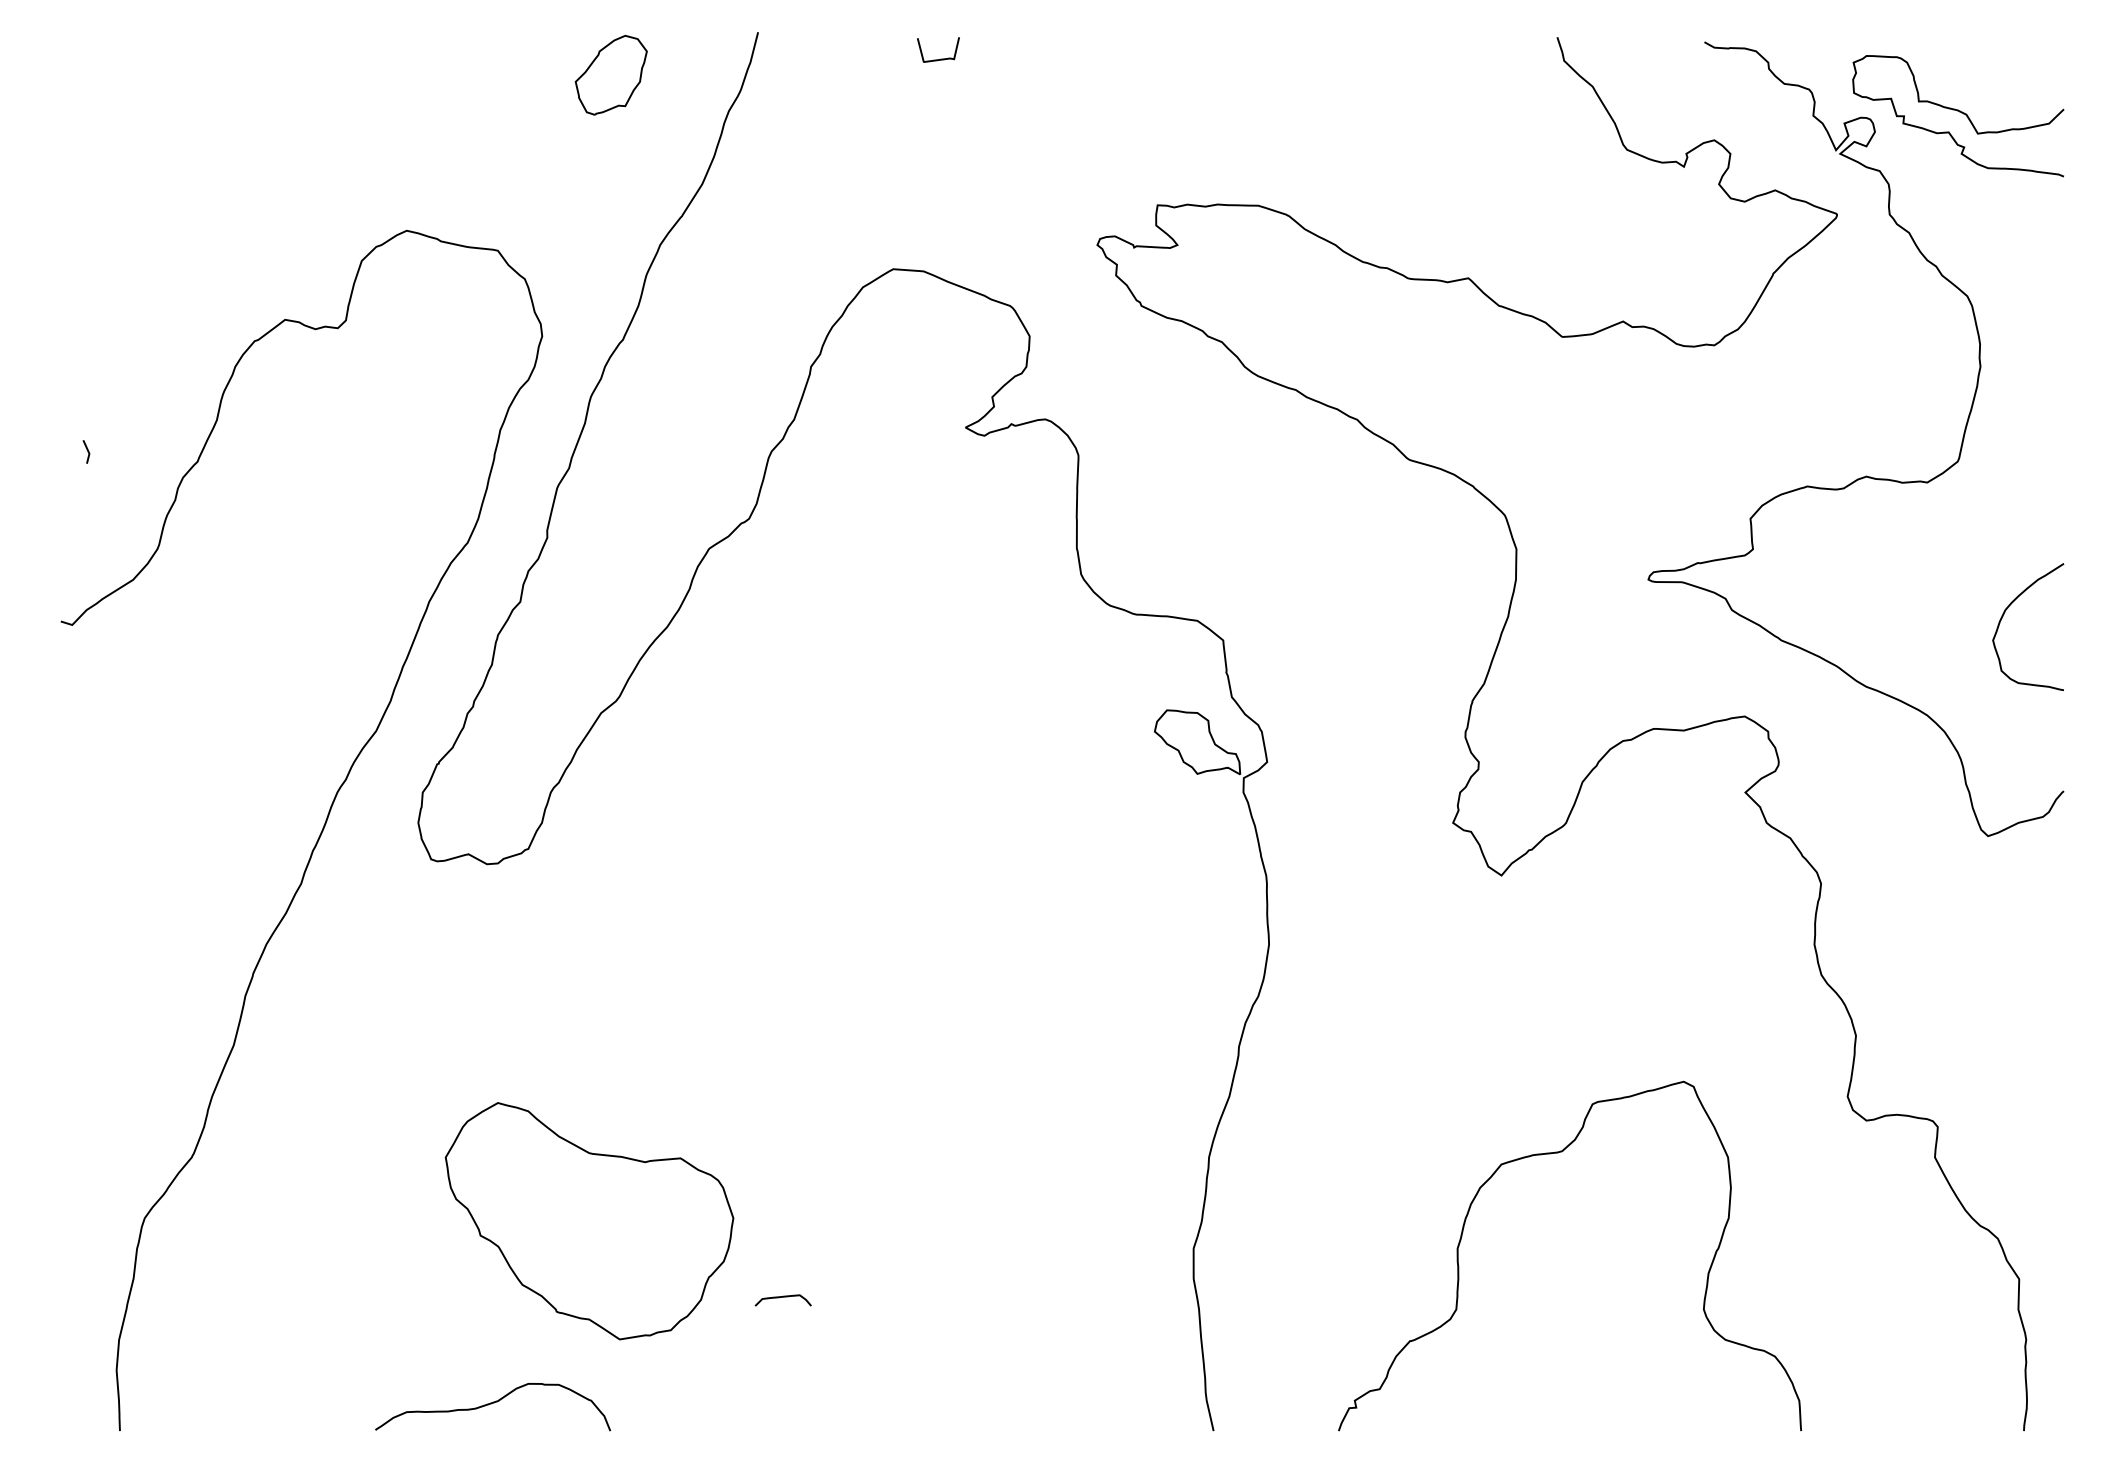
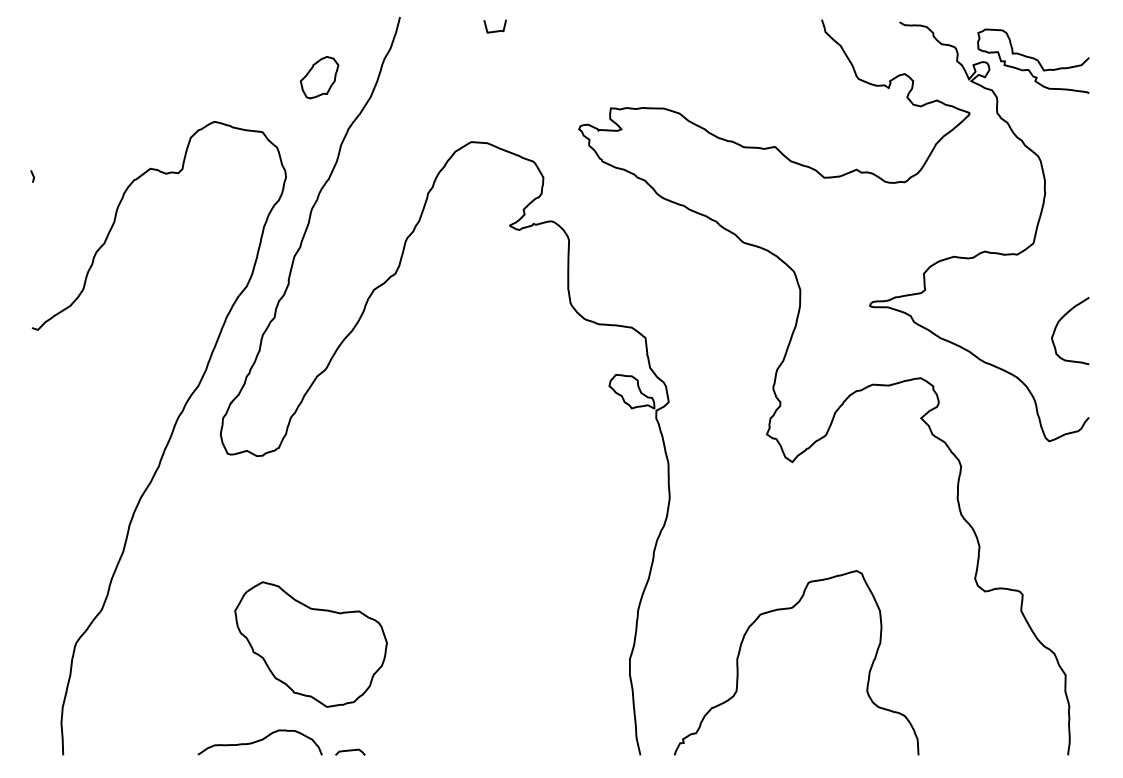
part: (611, 74) -> (319, 77), moved
line: (86, 451) -> (32, 176), moved
curve: (1558, 1154) -> (790, 609), moved
curve: (783, 1298) -> (350, 751), moved

